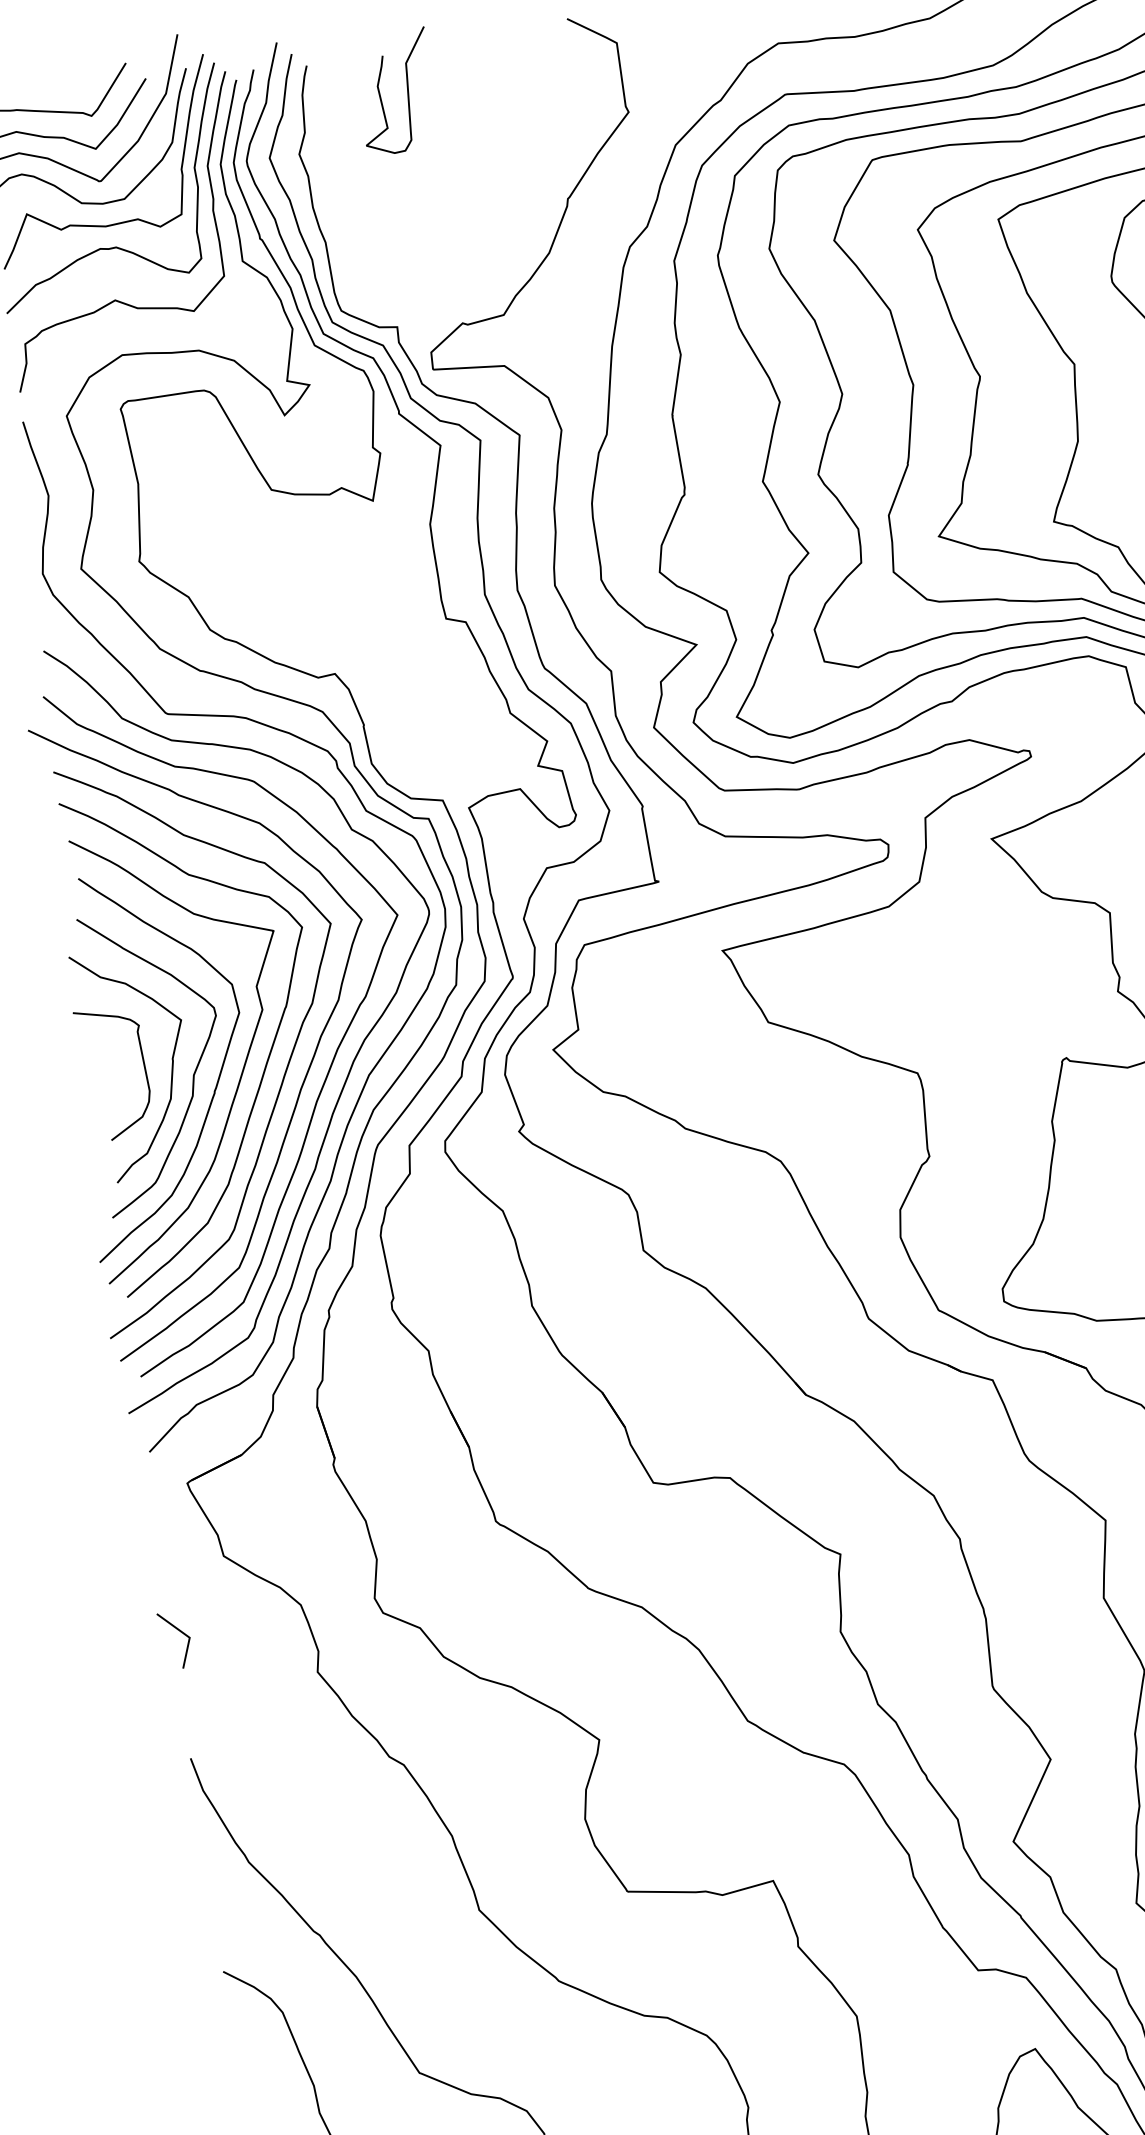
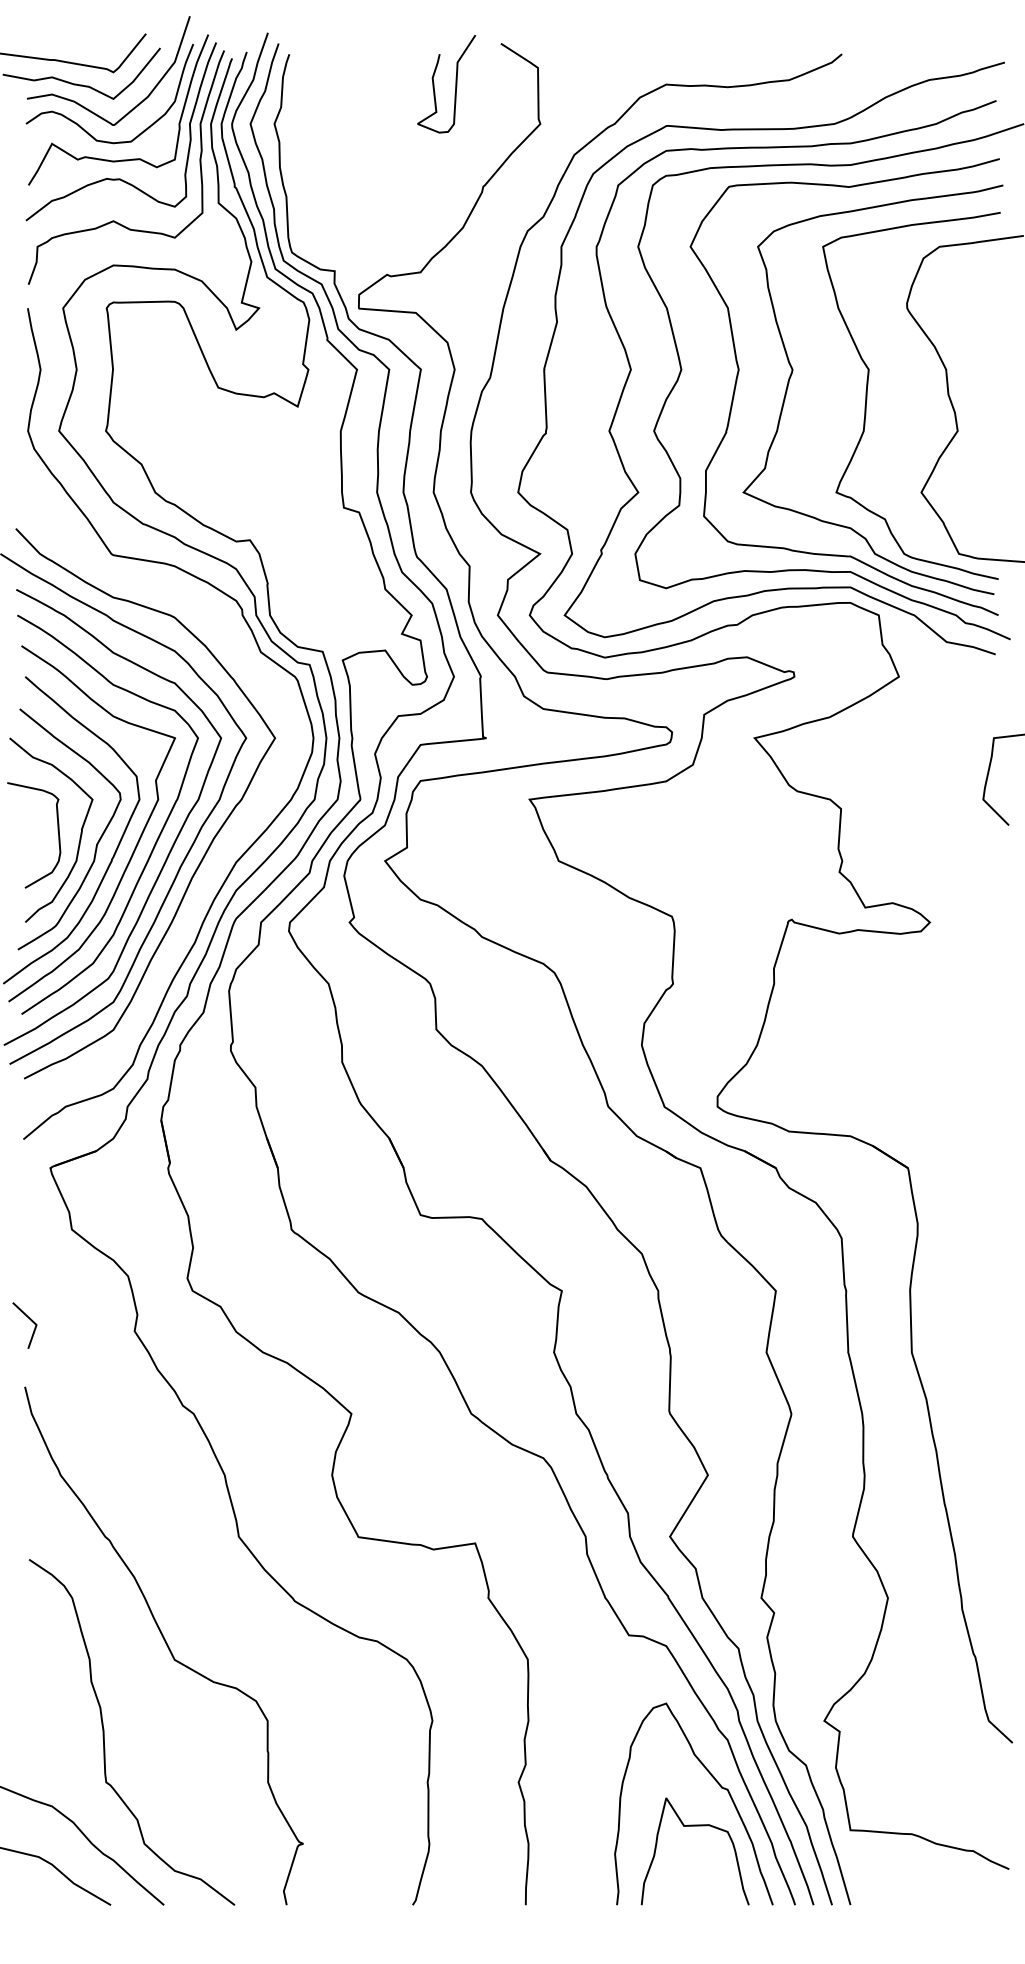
curve: (406, 90) -> (455, 84), moved
curve: (353, 1058) -> (225, 847), removed
line: (180, 1632) -> (29, 1319), moved

